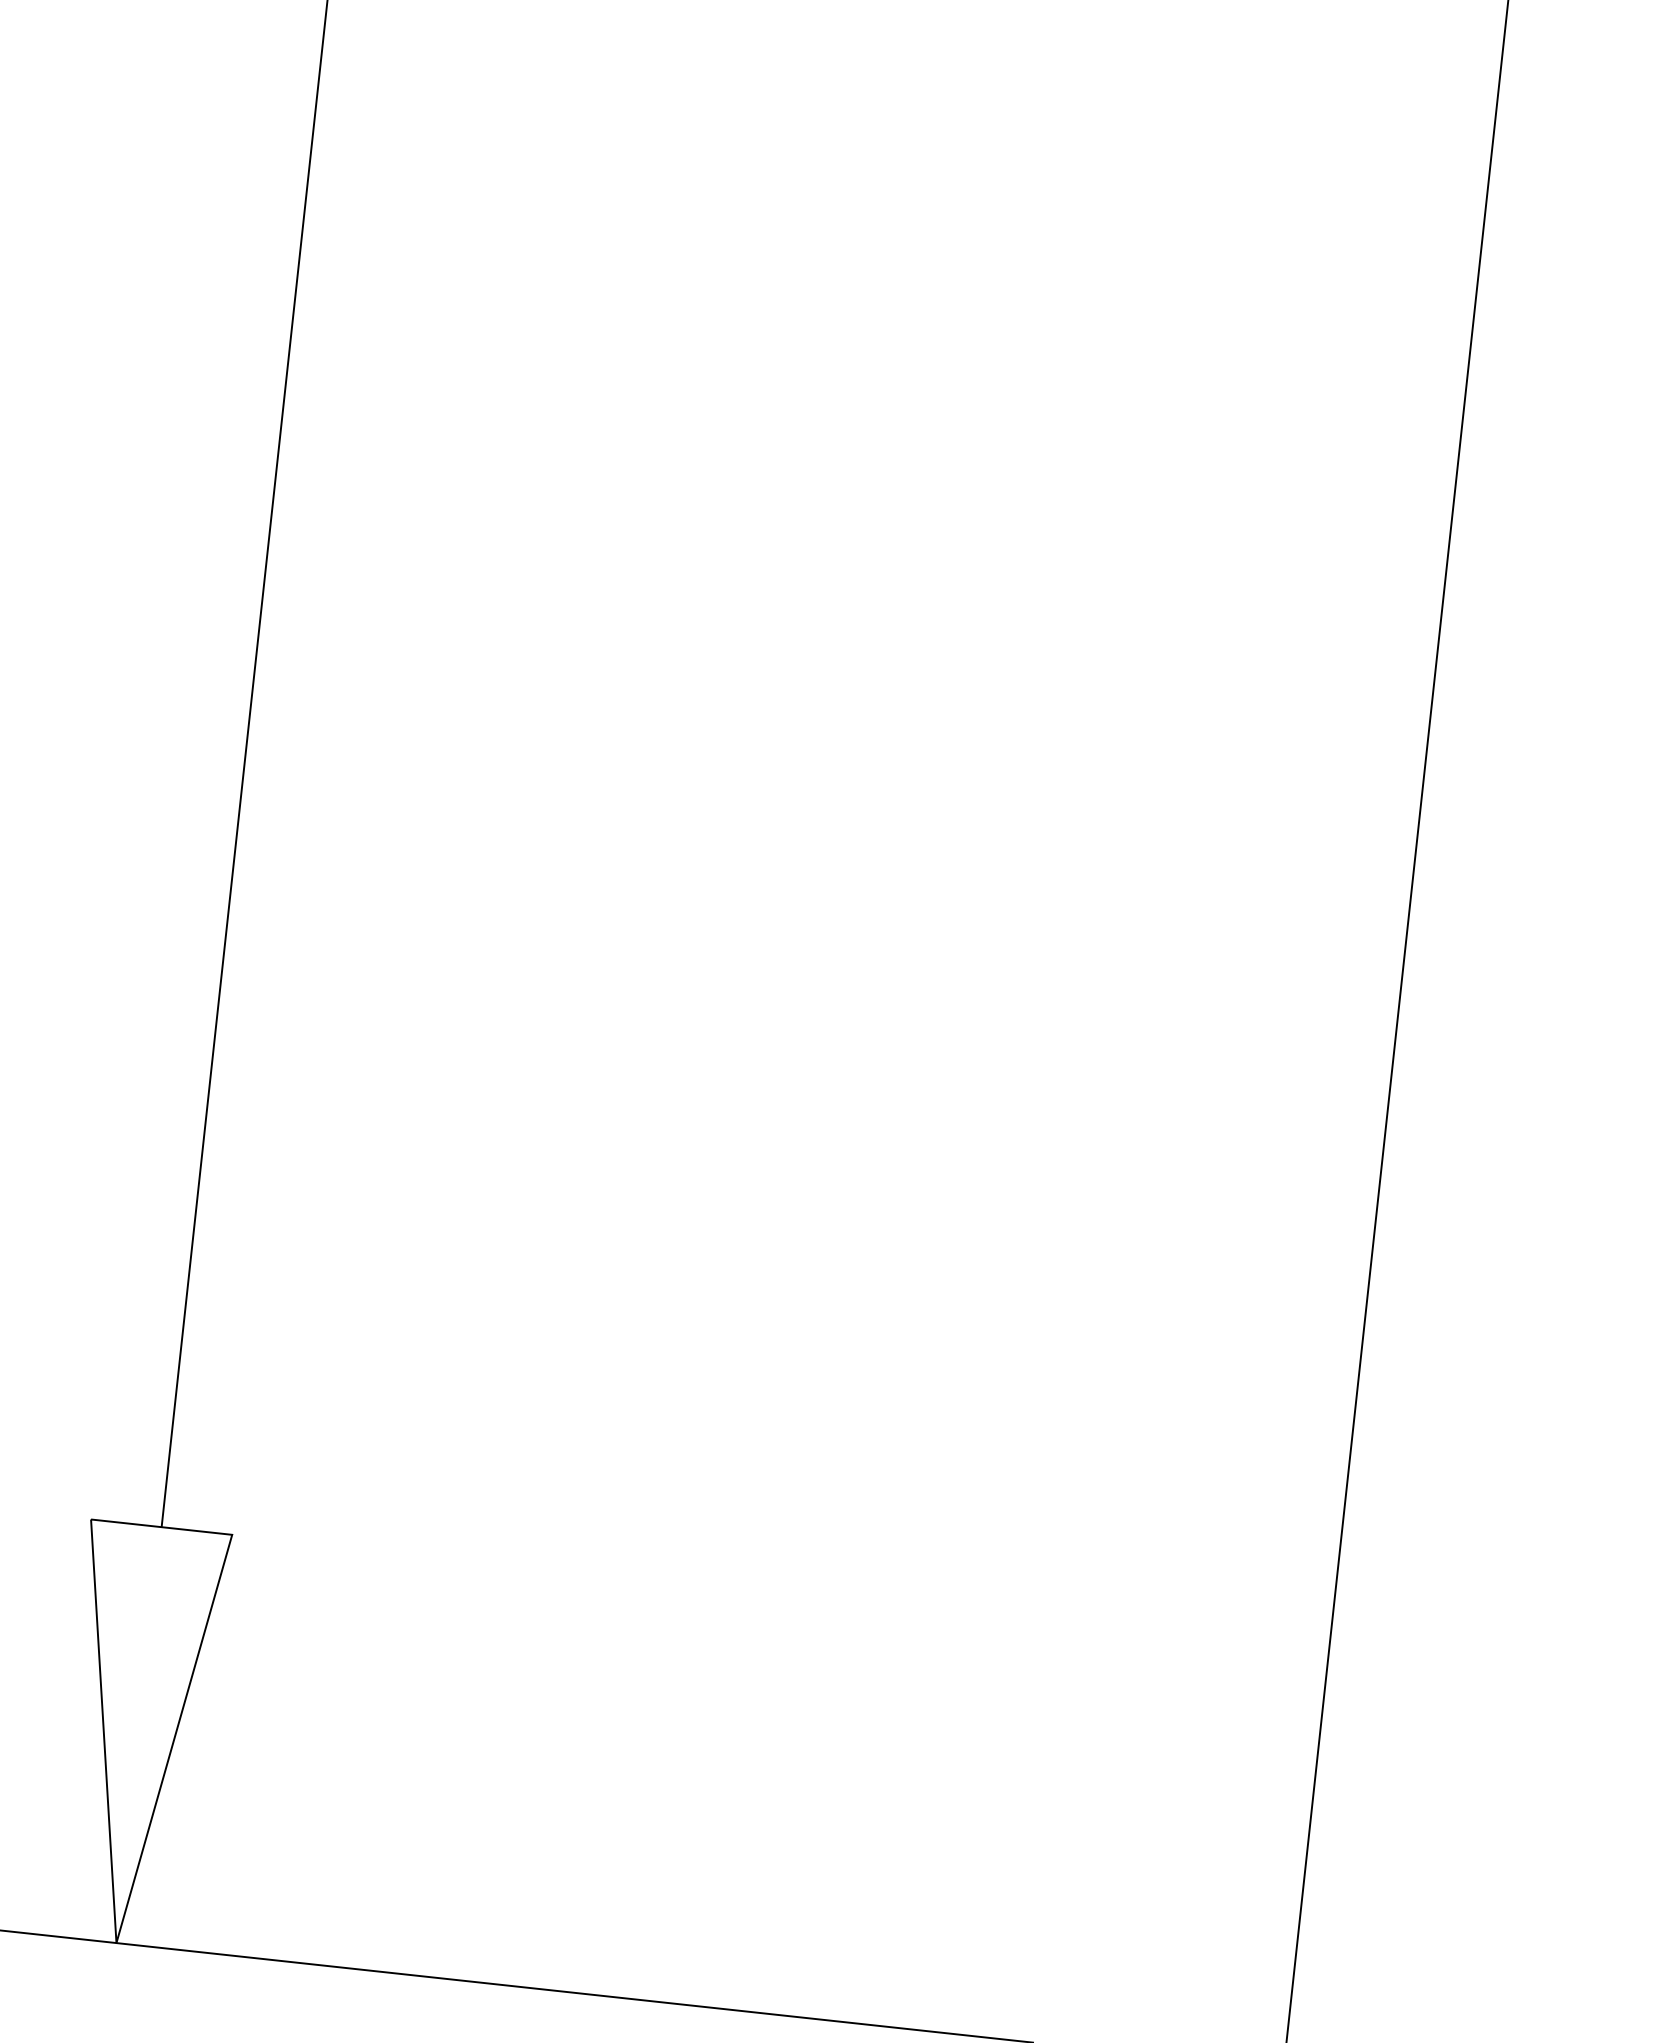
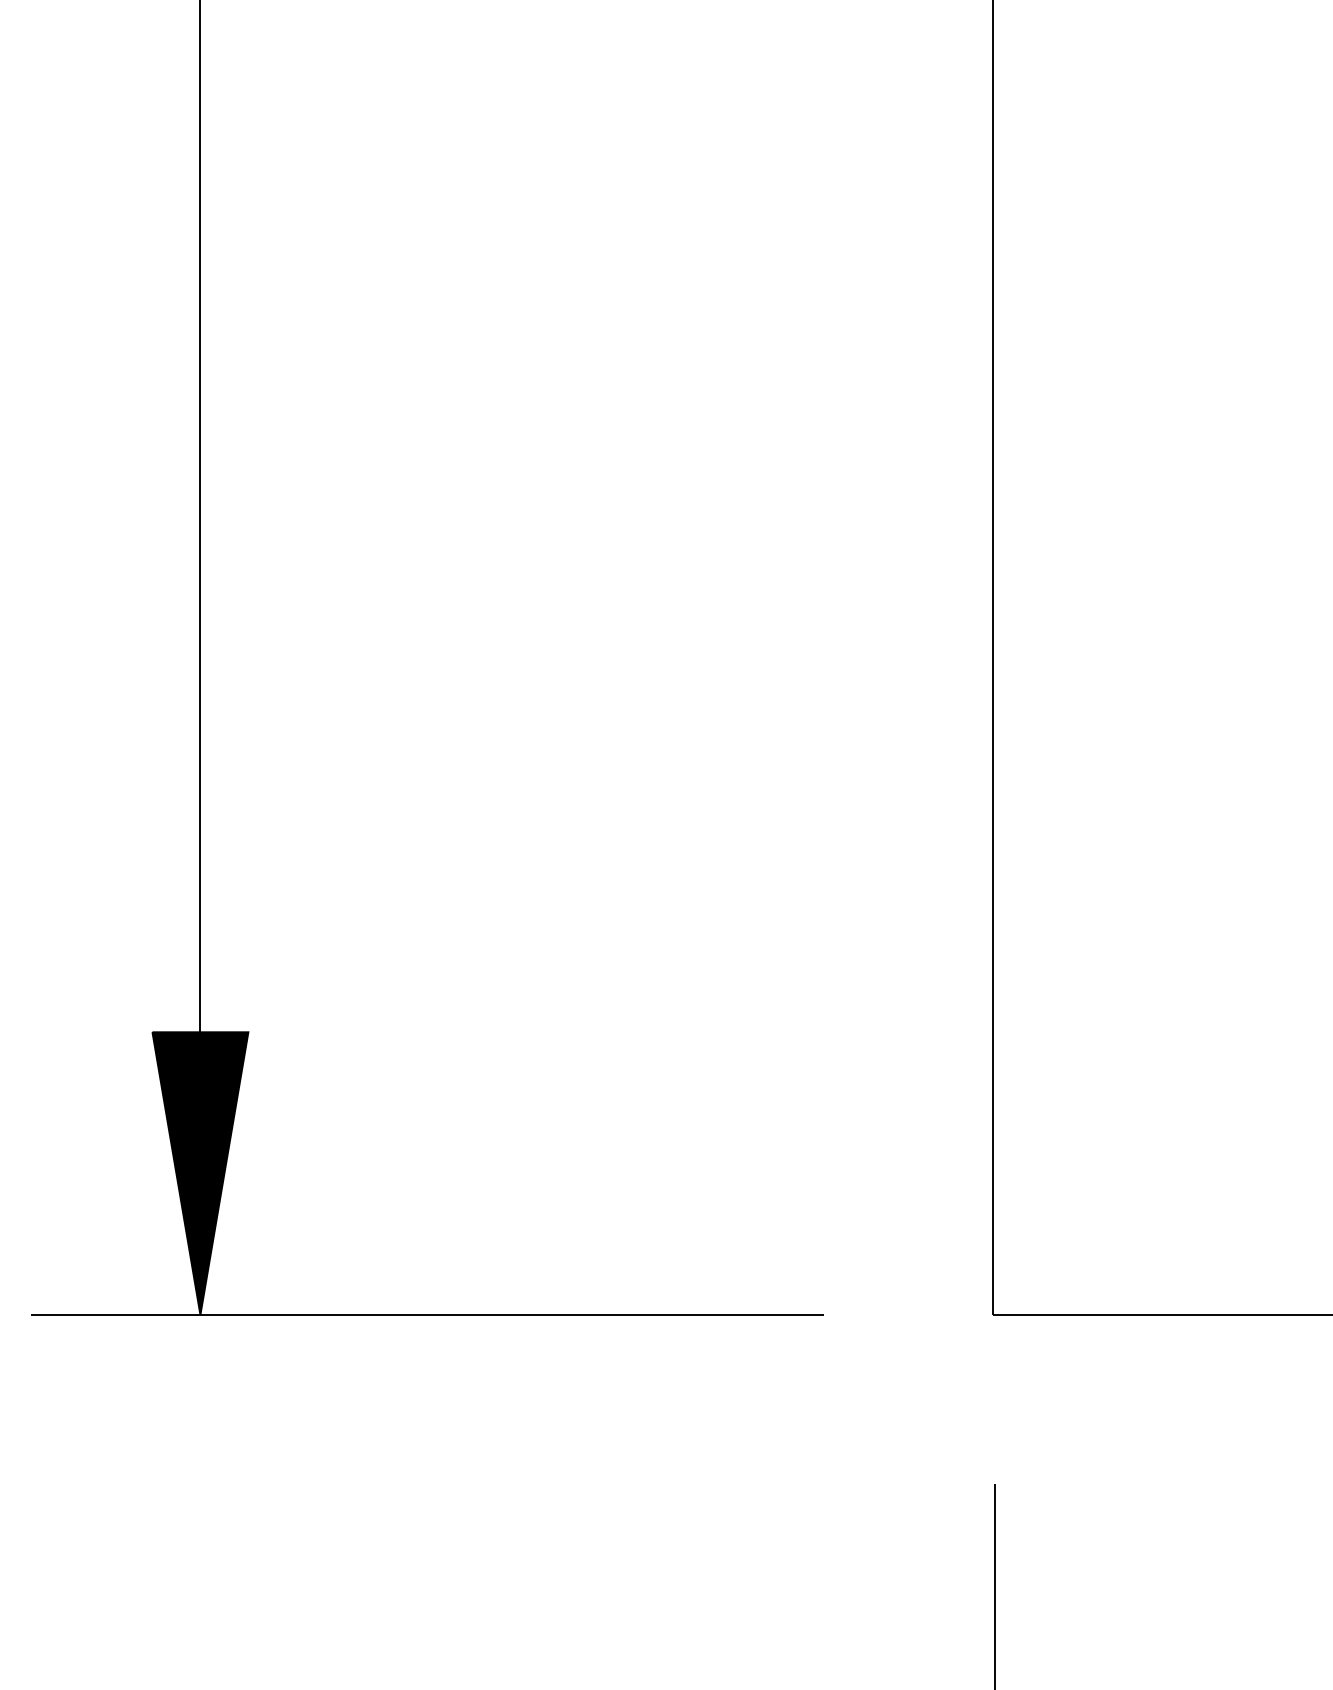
fill: (139, 1734) -> (200, 1173), added

